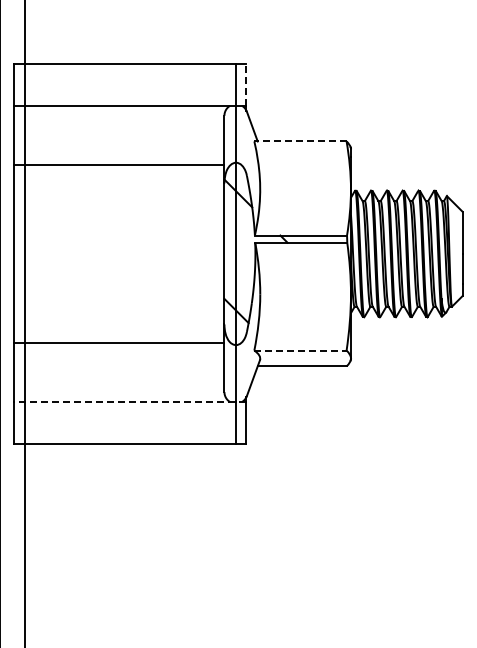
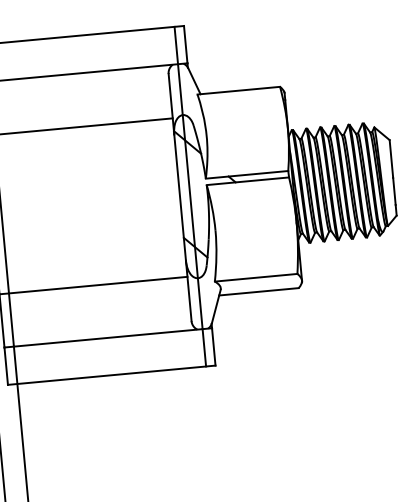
line: (246, 84) -> (185, 44), dashed -> solid
line: (299, 141) -> (237, 90), dashed -> solid
line: (300, 350) -> (256, 277), dashed -> solid
line: (130, 401) -> (108, 337), dashed -> solid

